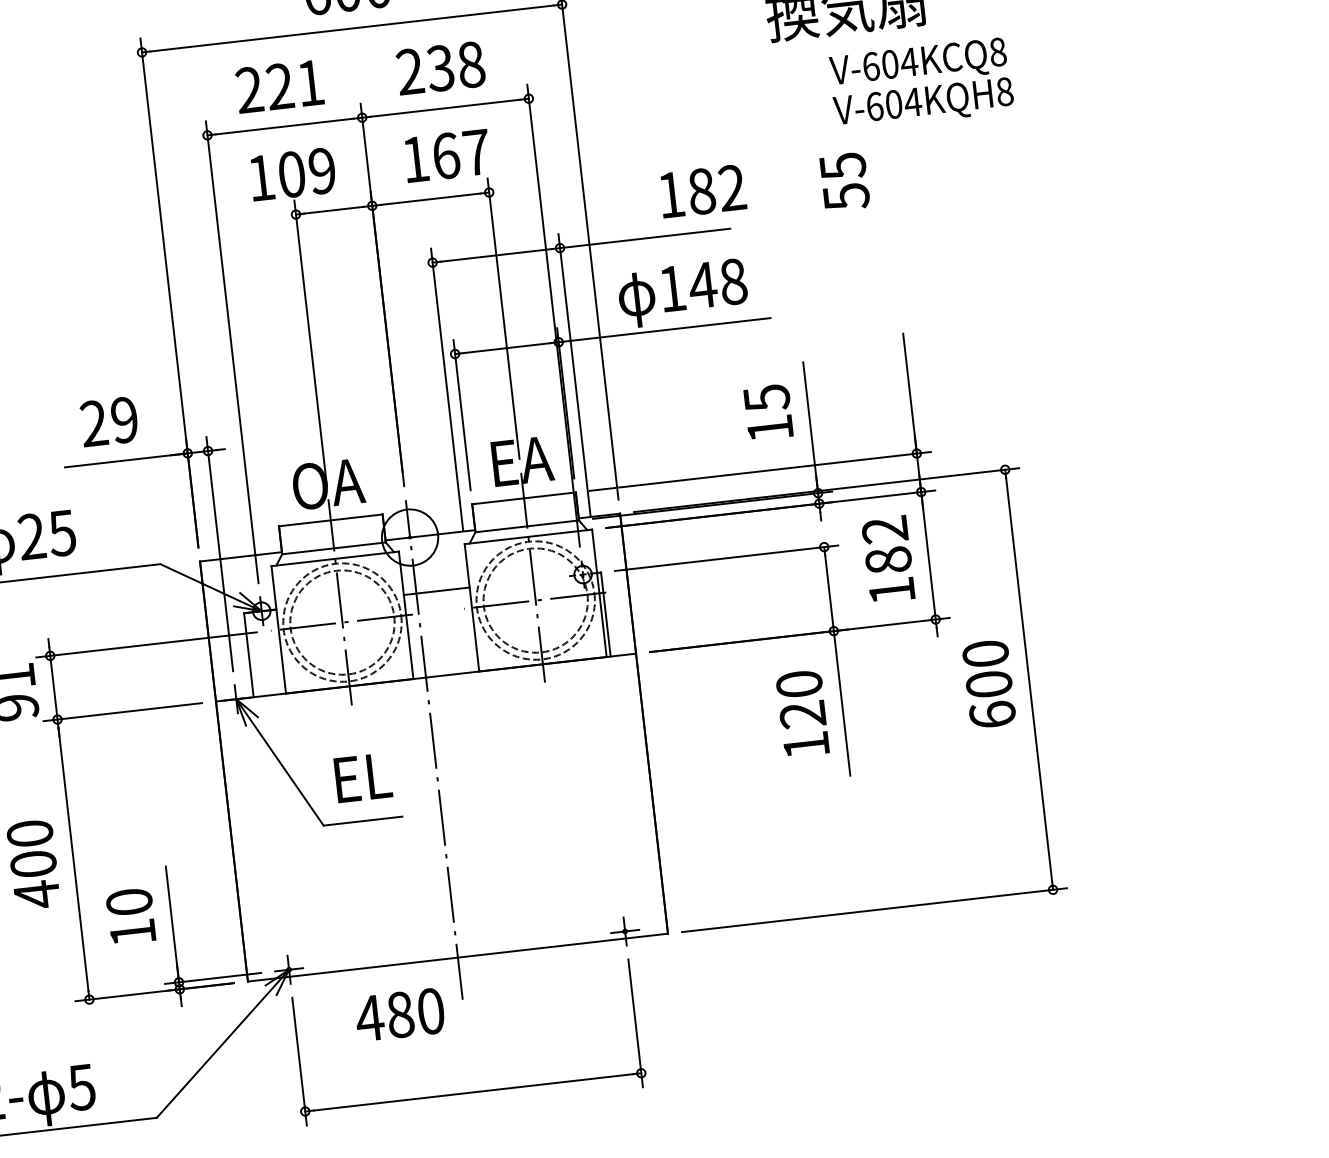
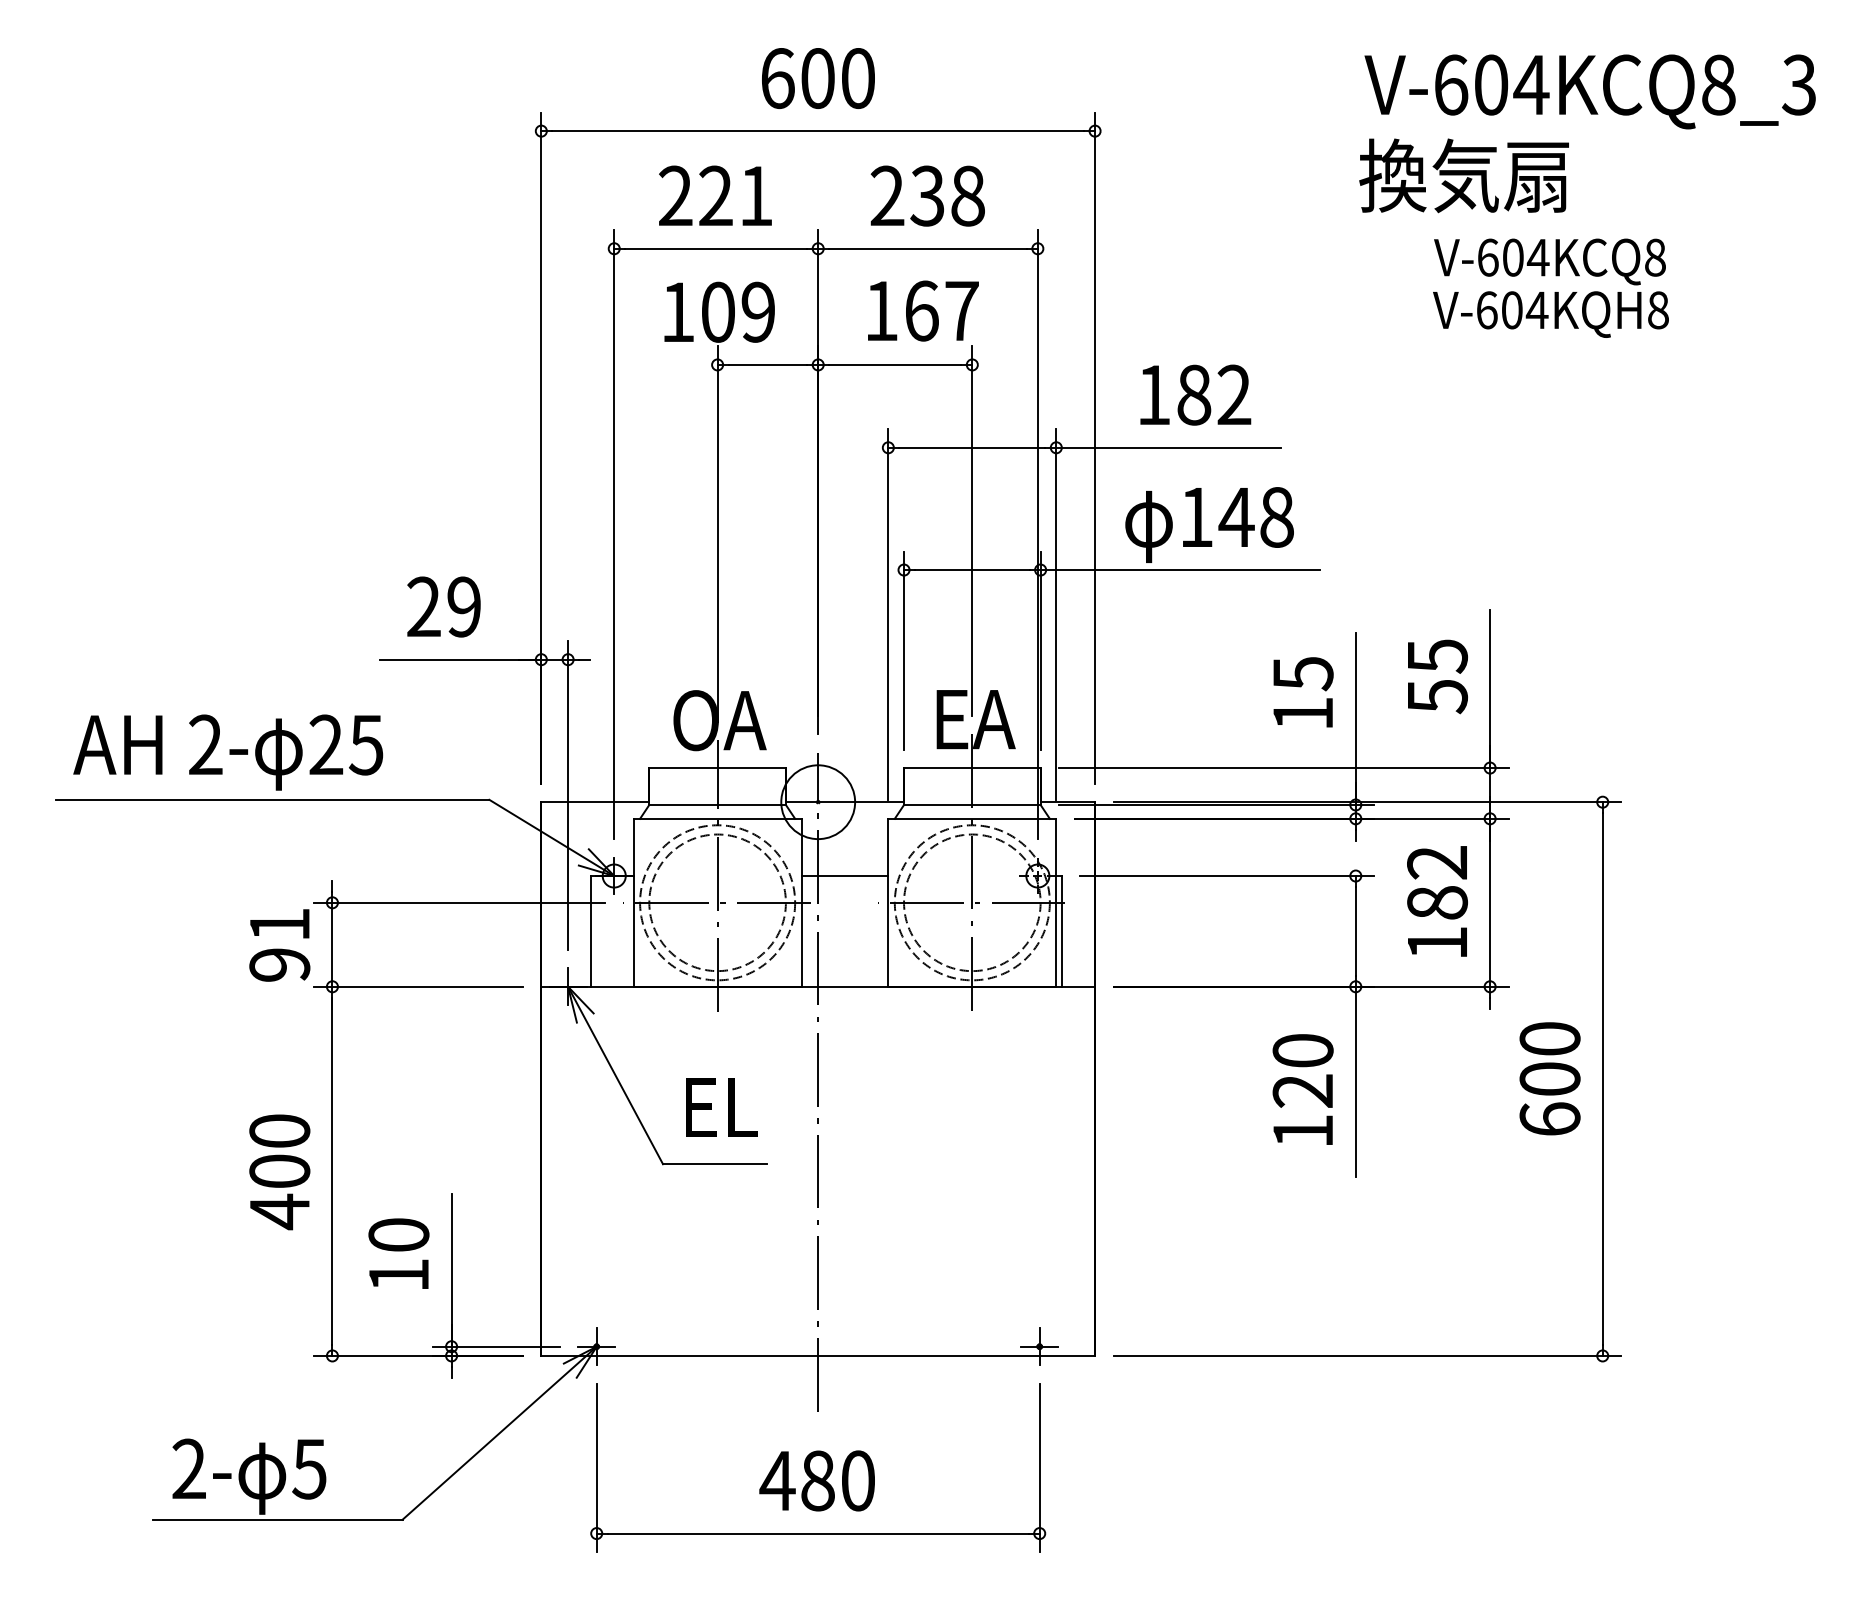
text: (844, 181) -> (1437, 676), moved
text: (702, 190) -> (1195, 394), moved
text: (399, 1014) -> (816, 1480), moved

